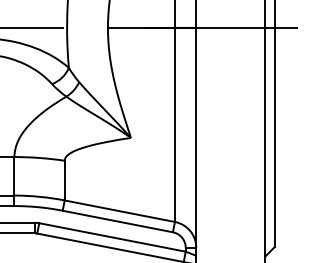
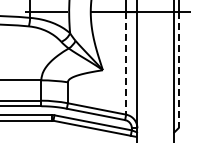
line: (175, 125) -> (126, 63), solid -> dashed
line: (275, 136) -> (179, 69), solid -> dashed

